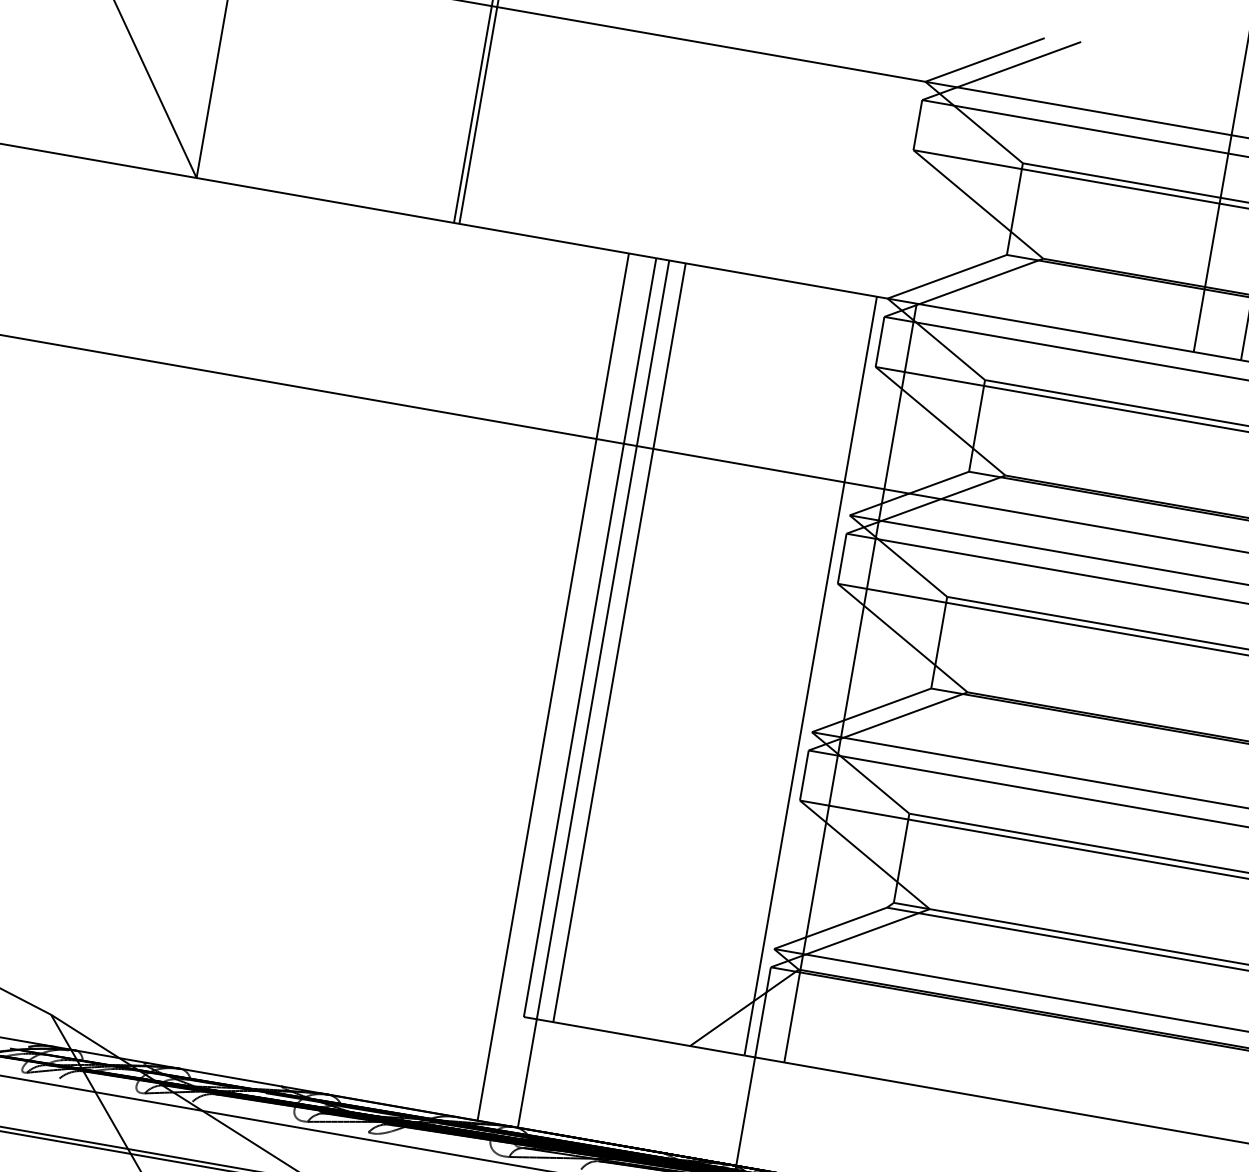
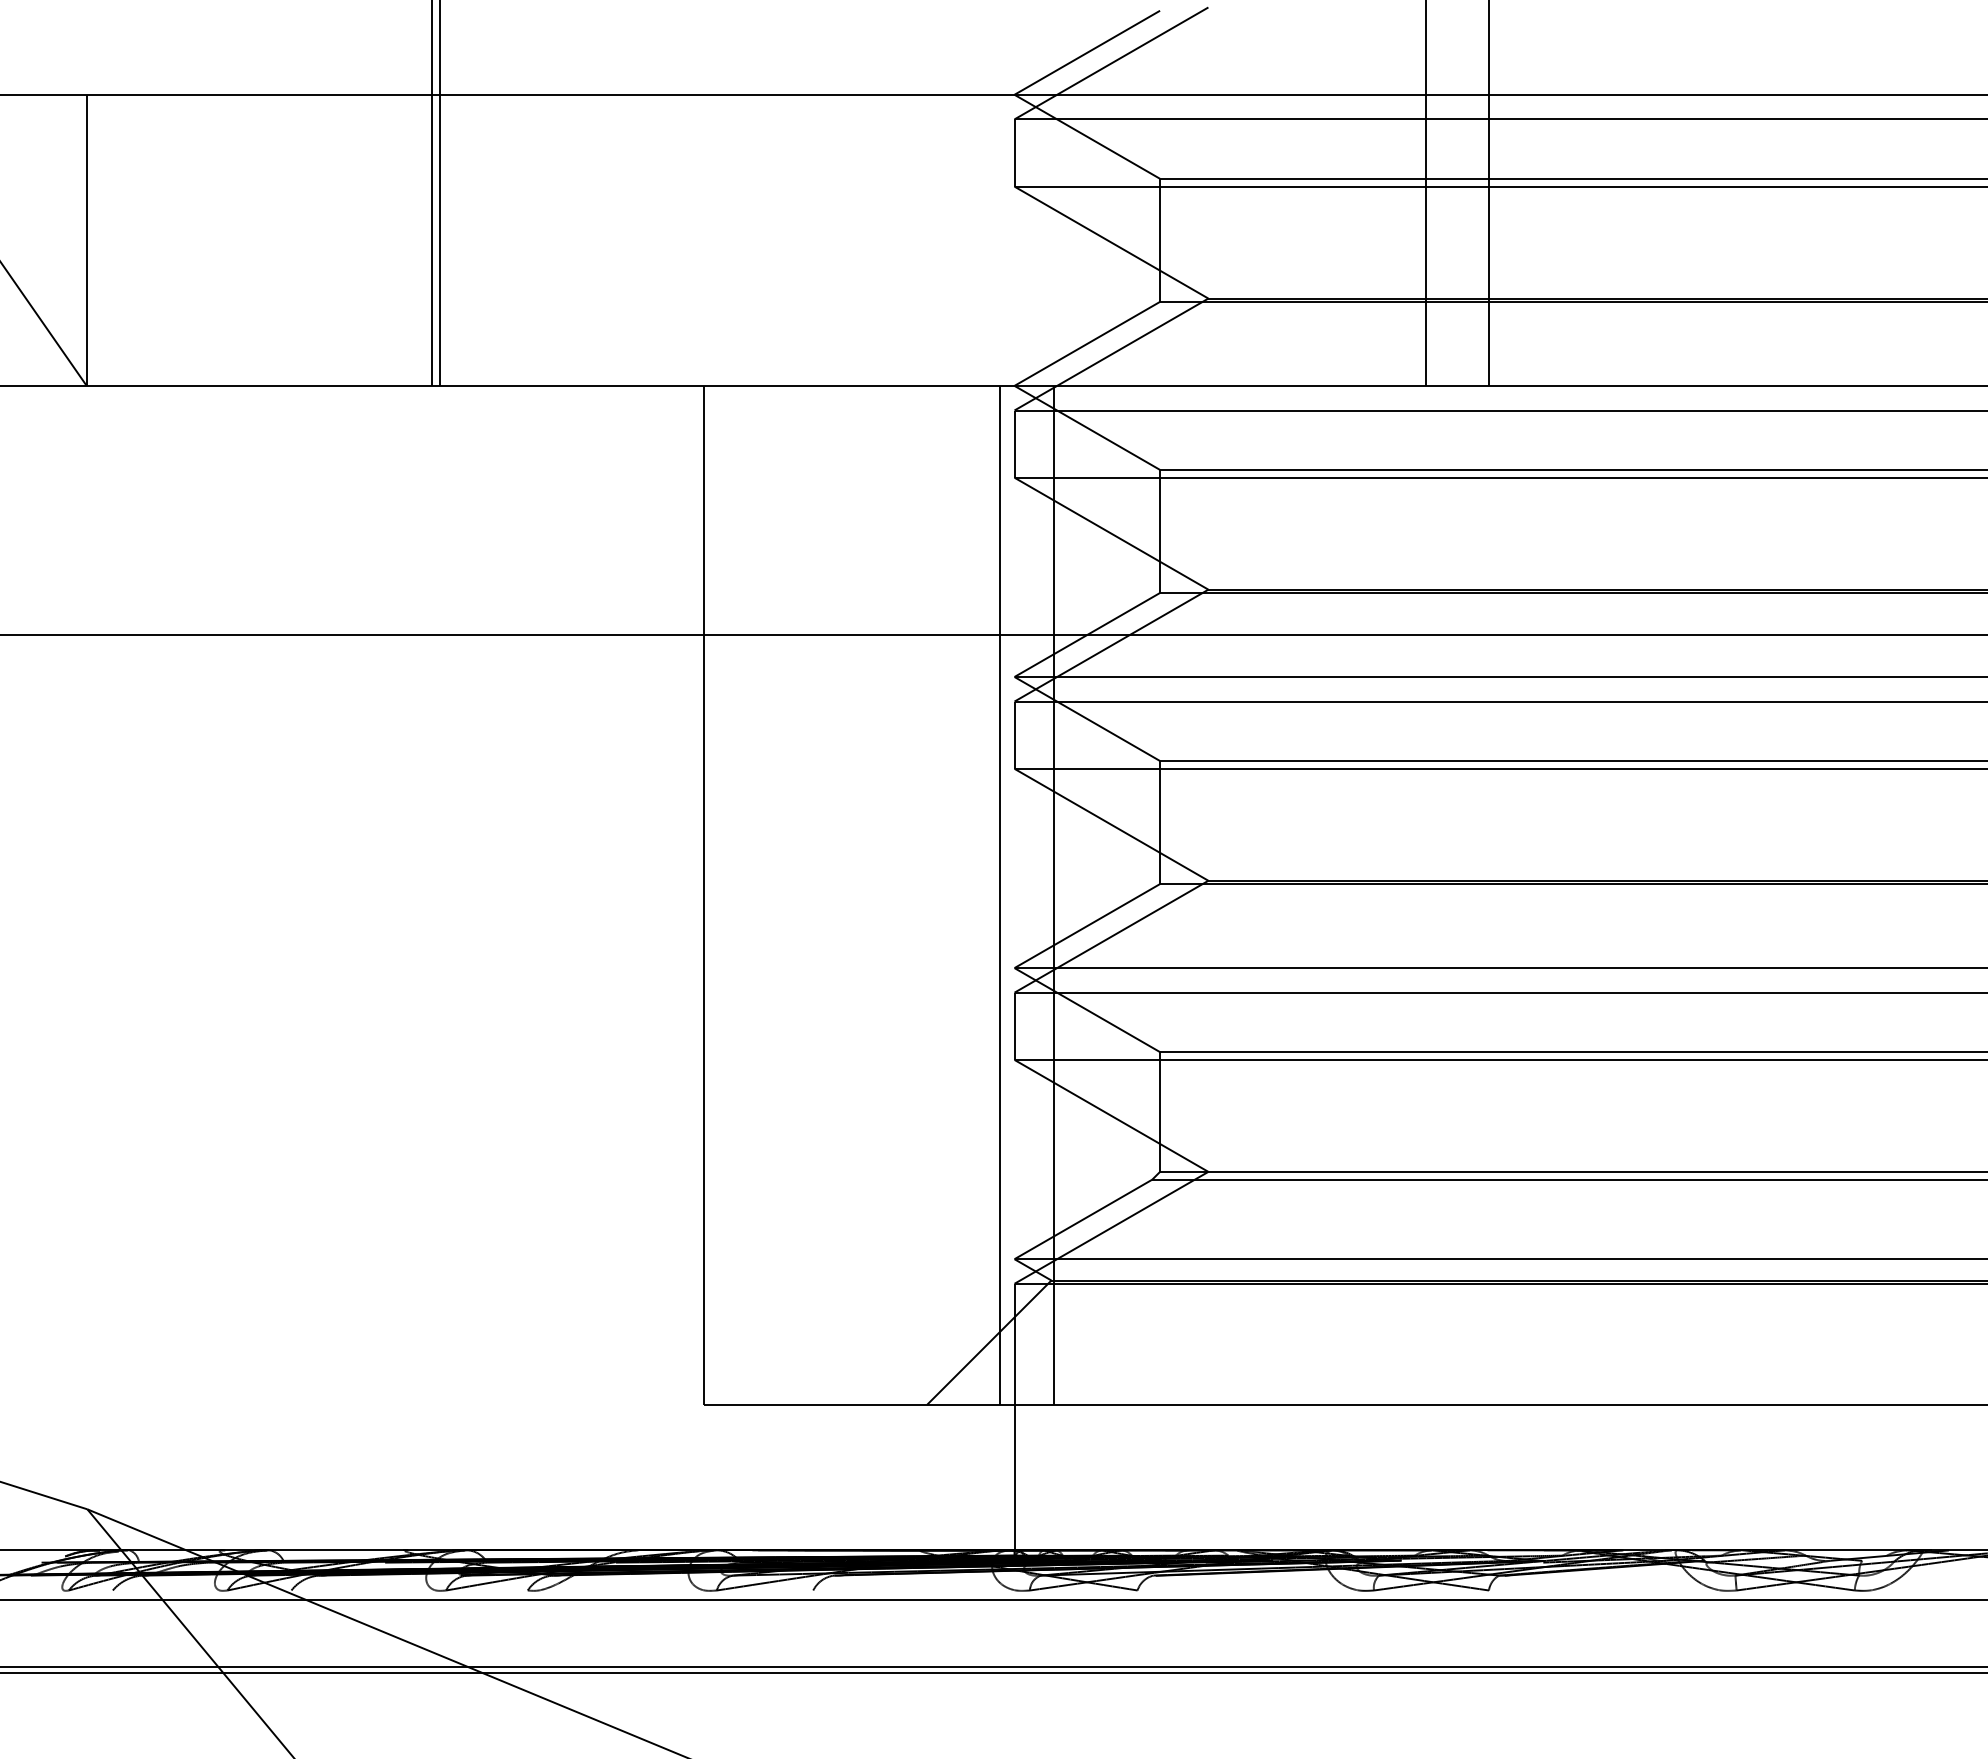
line: (619, 642) -> (743, 894), removed
line: (553, 686) -> (667, 967), removed
line: (593, 693) -> (721, 967), removed

